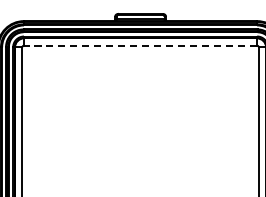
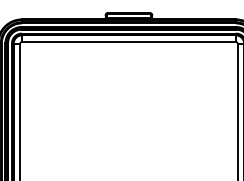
line: (140, 46) -> (128, 42), dashed -> solid

